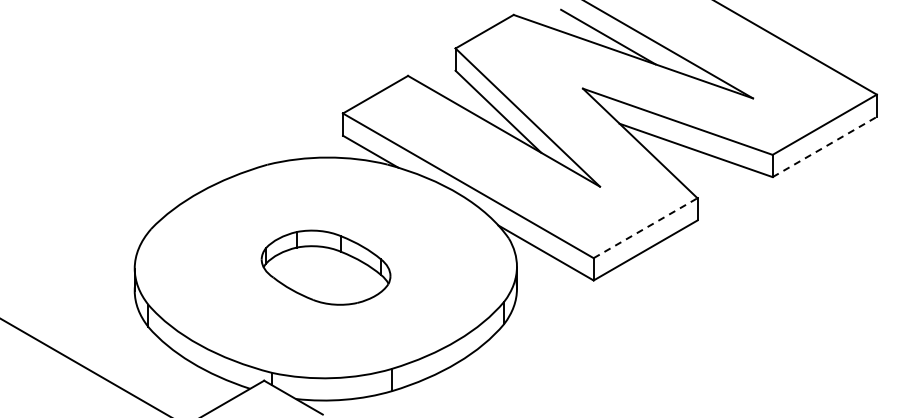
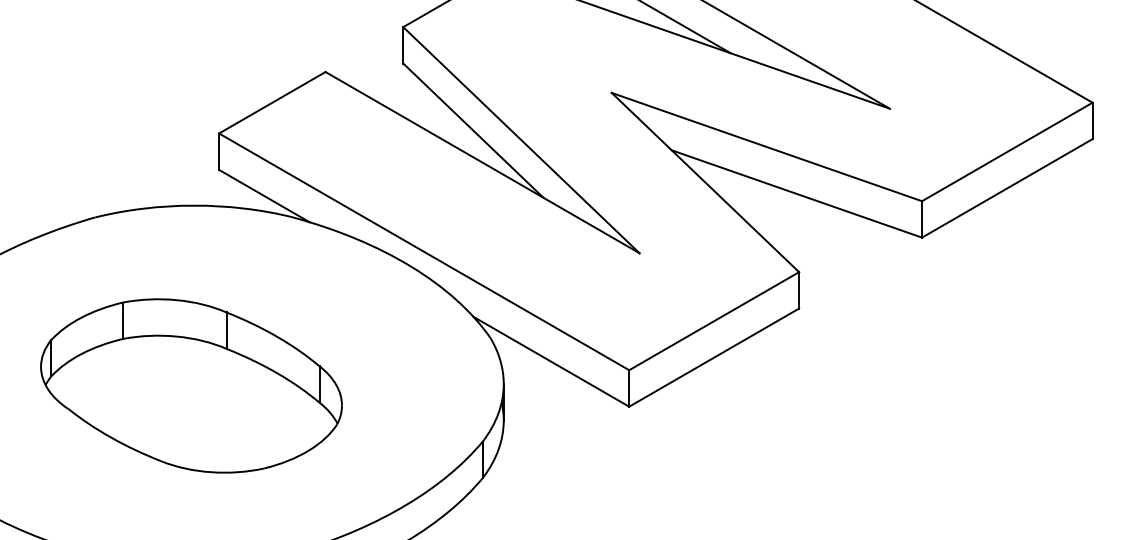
line: (825, 146) -> (1008, 187), dashed -> solid
line: (645, 228) -> (714, 321), dashed -> solid
part: (325, 267) -> (190, 385), size x1.43

